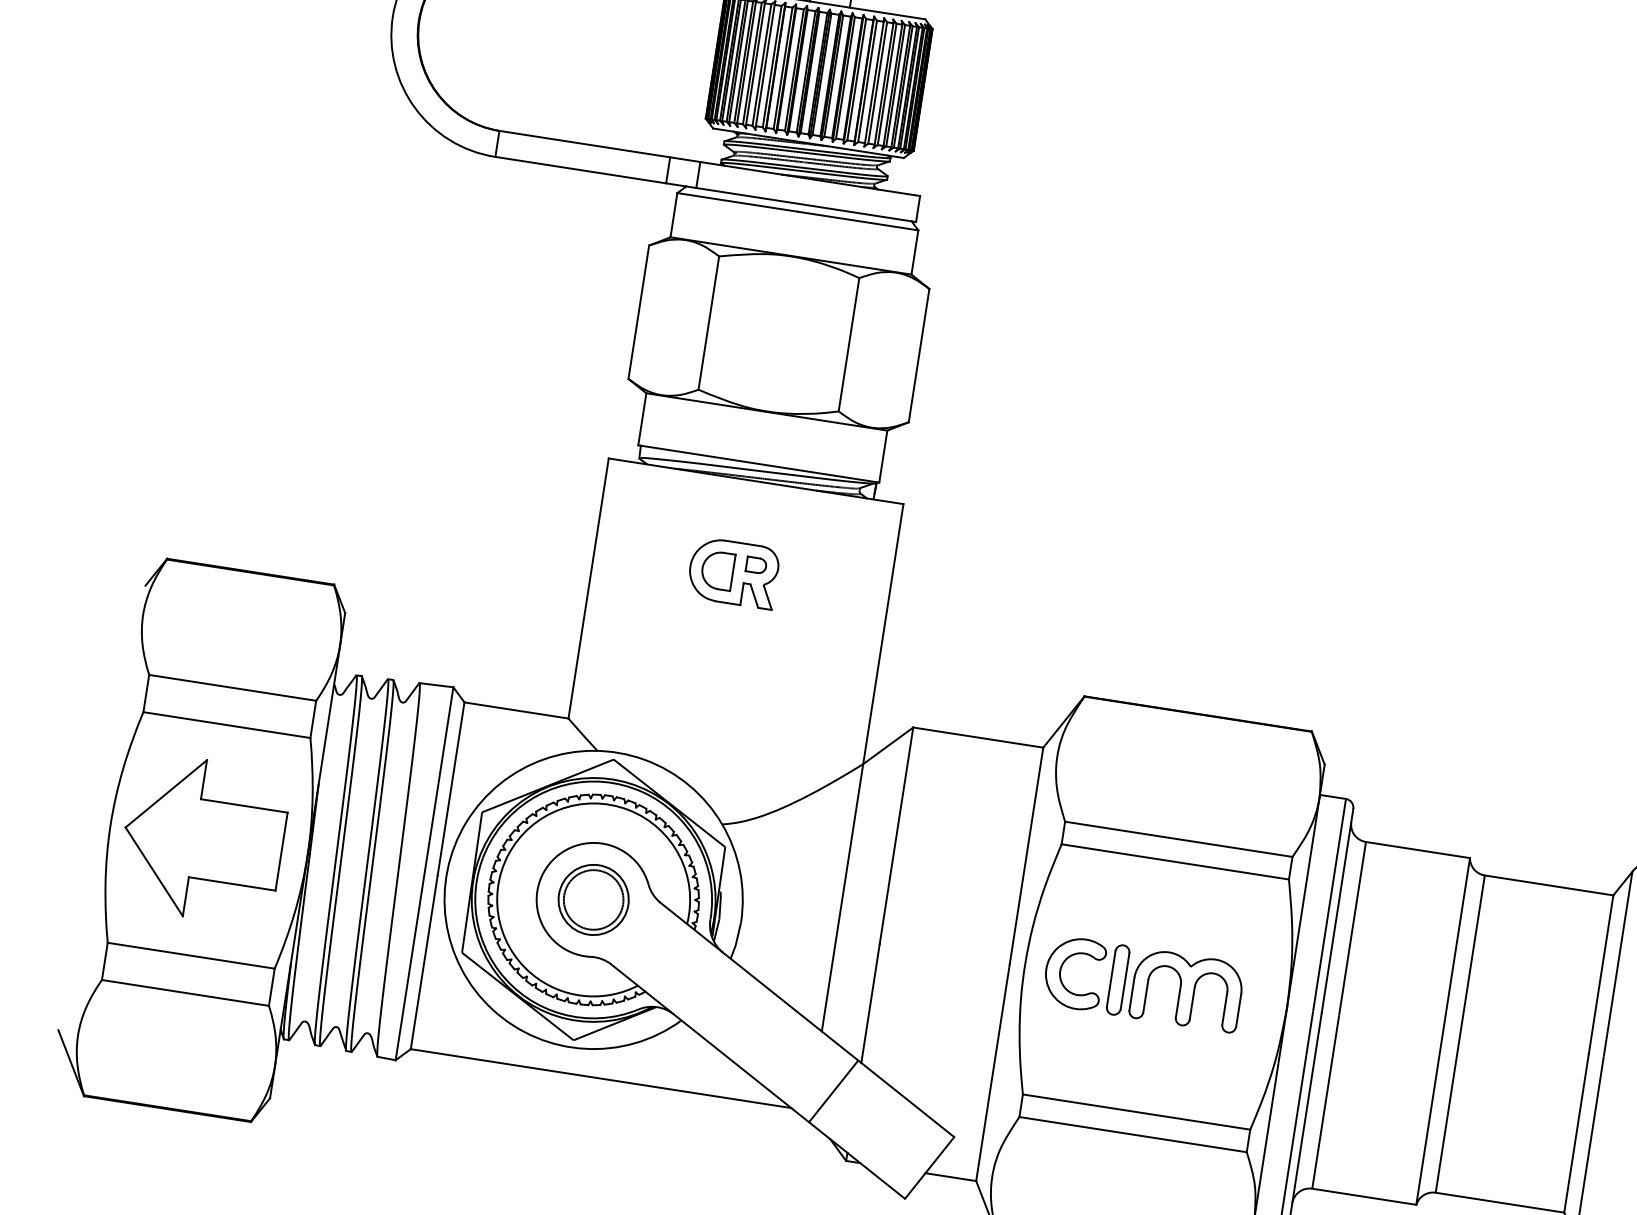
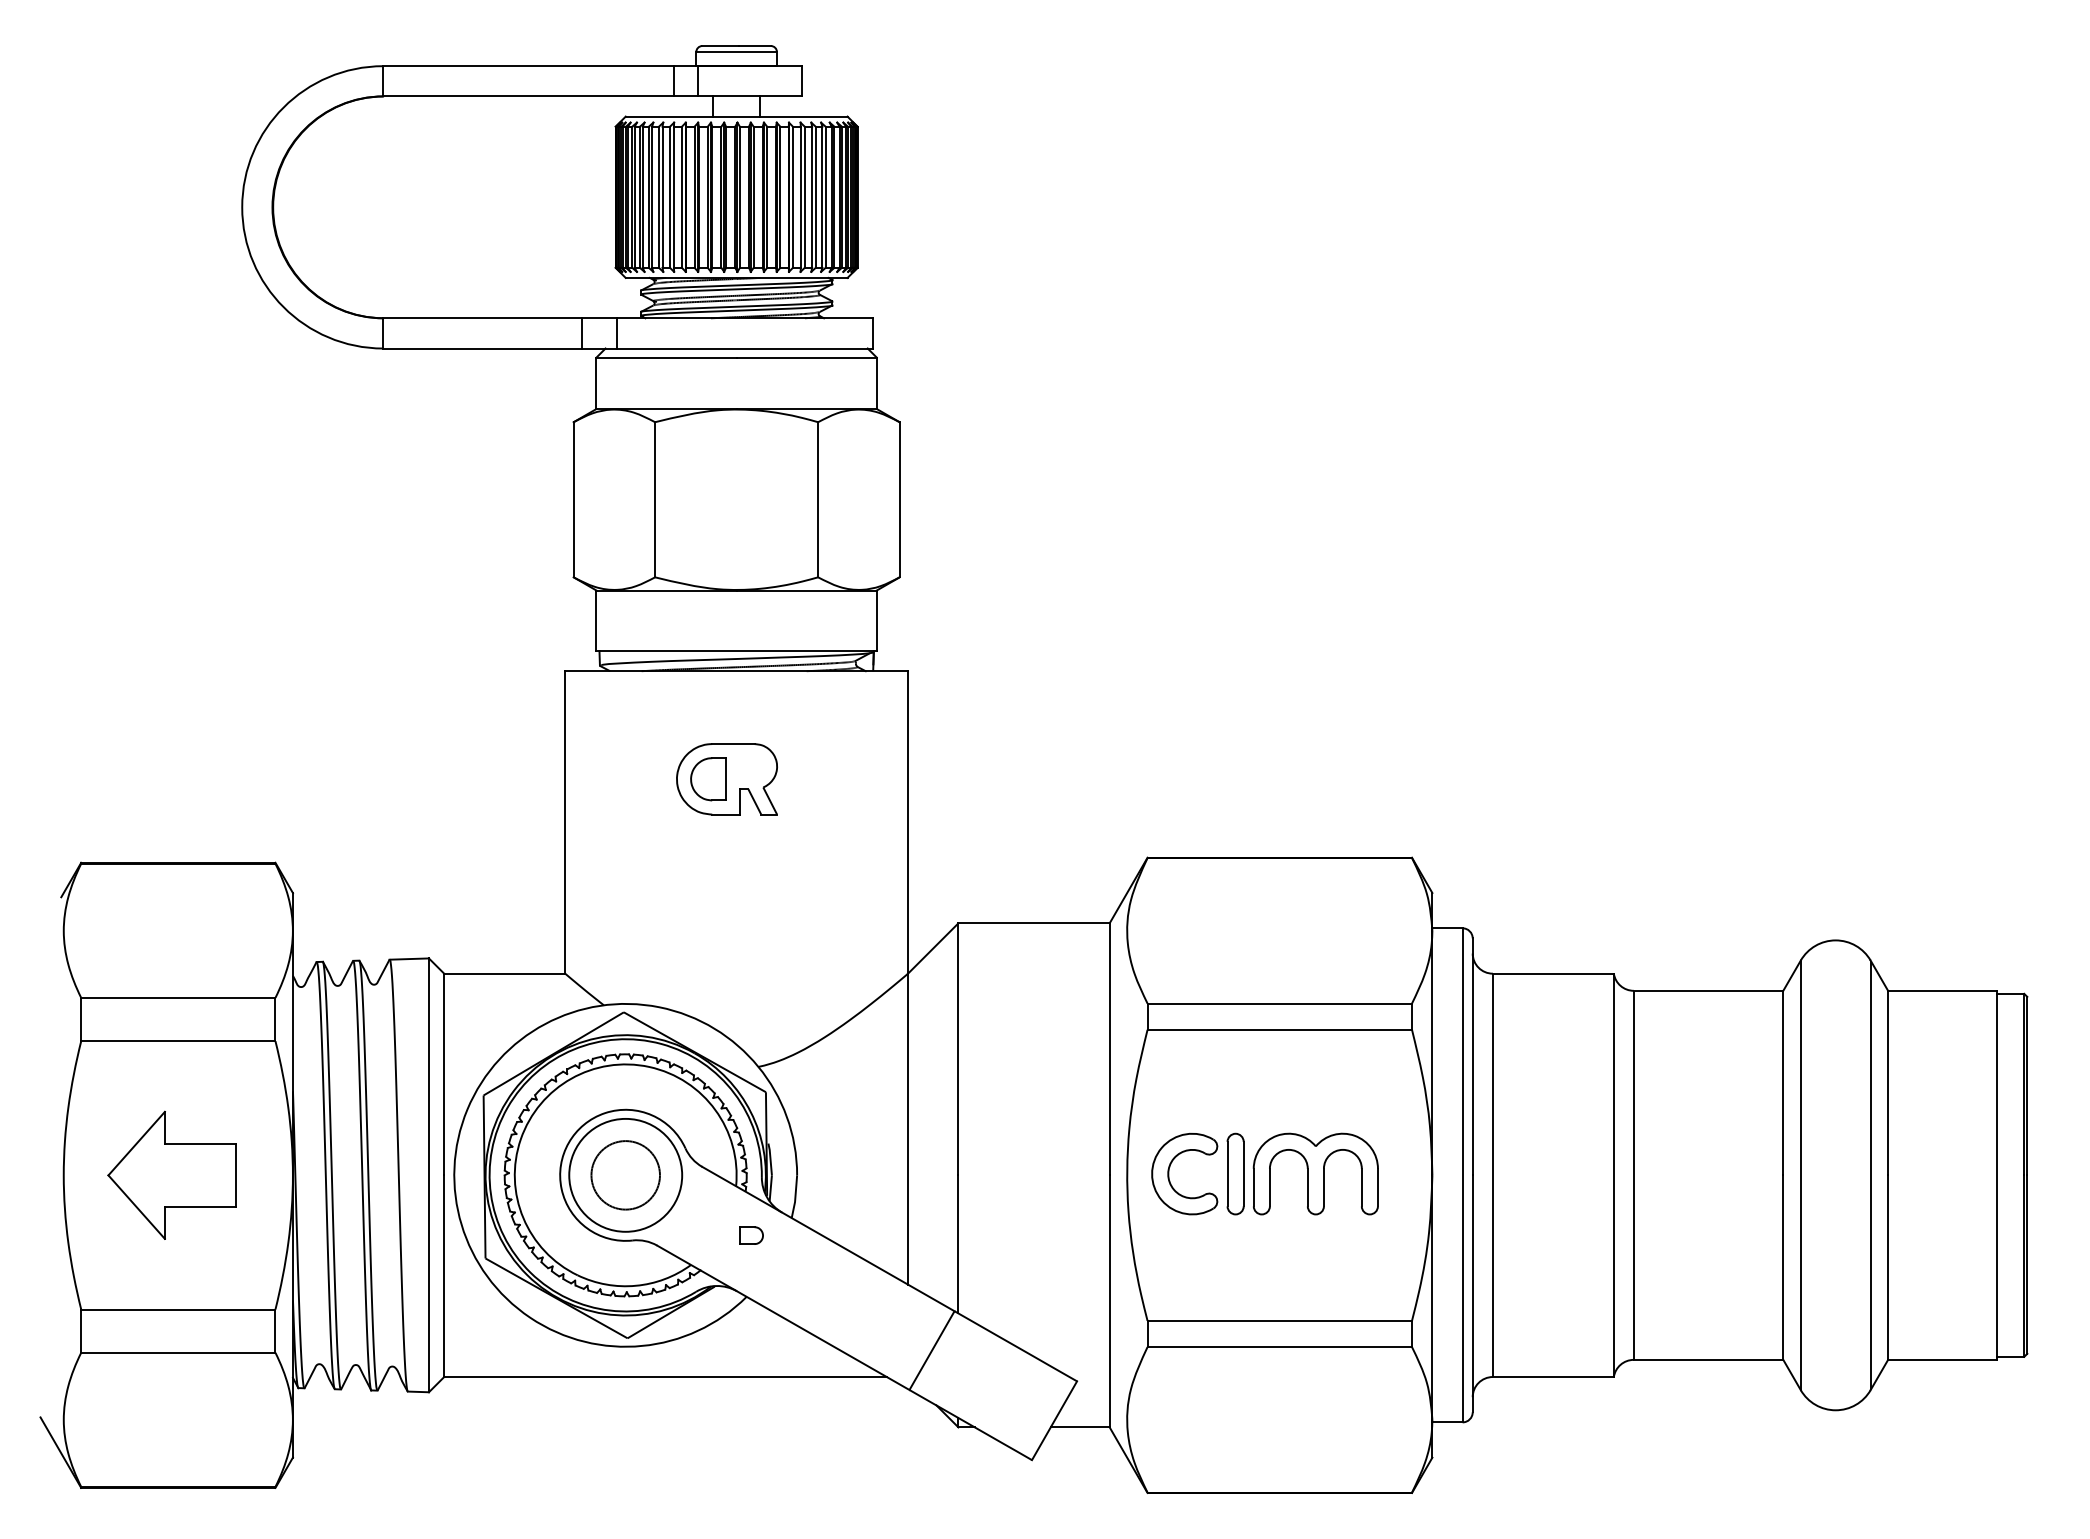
part: (756, 565) -> (751, 1235), moved
part: (203, 839) -> (171, 1175), size x0.7
circle: (593, 900) -> (625, 1175), size x1.4

